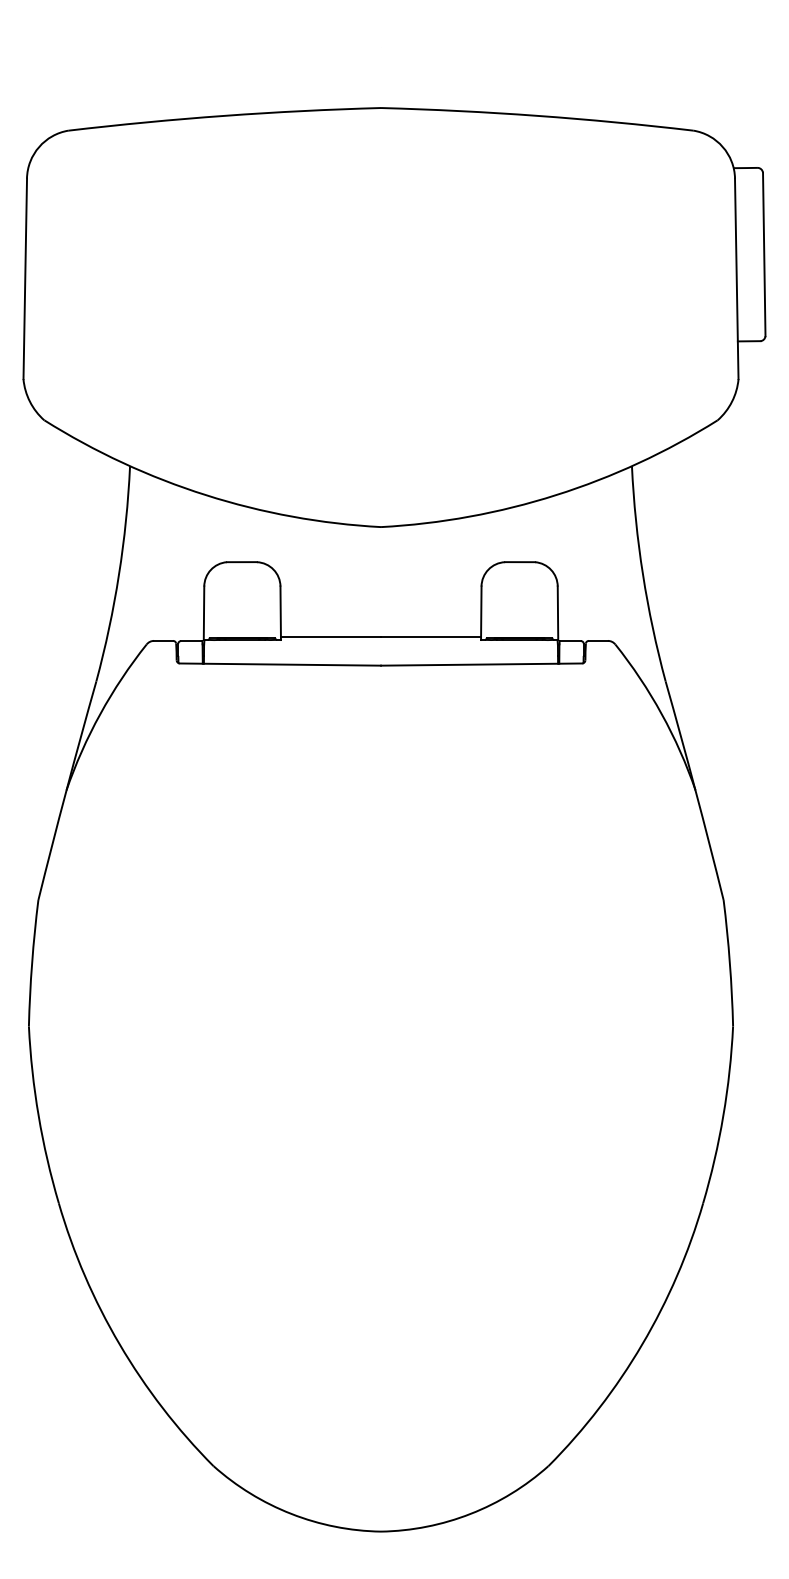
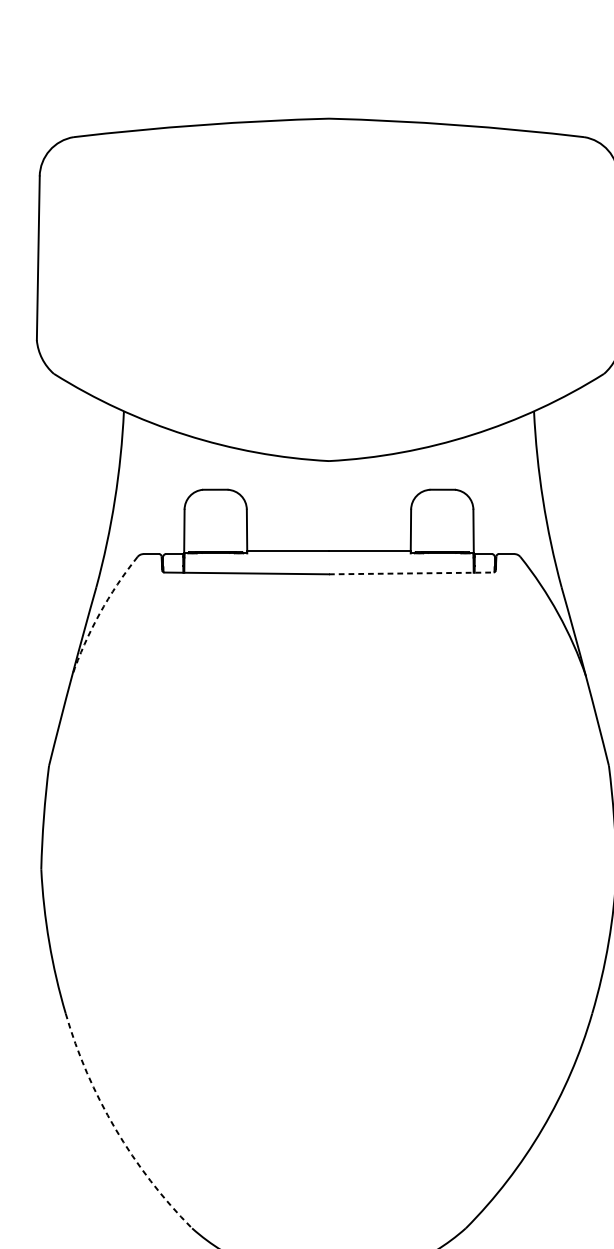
line: (481, 664) -> (411, 573), solid -> dashed
arc: (100, 714) -> (99, 614), solid -> dashed
arc: (119, 1344) -> (115, 1129), solid -> dashed

